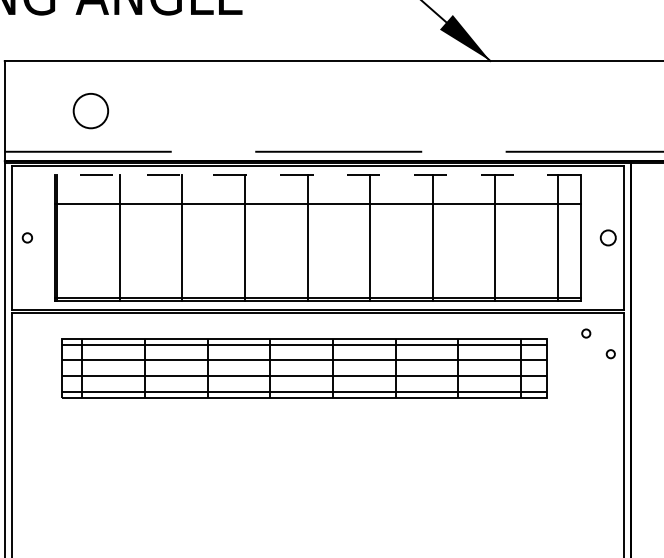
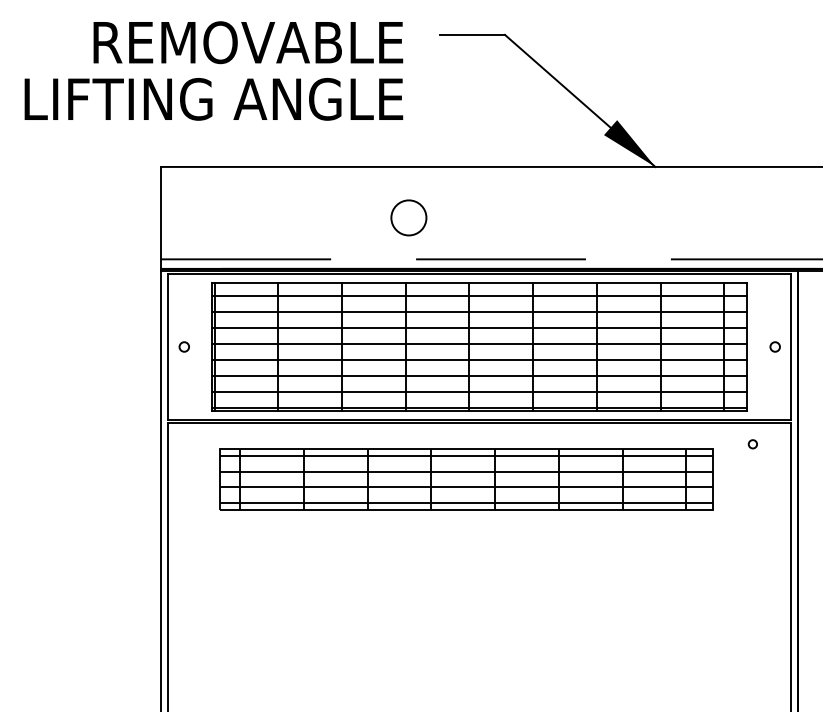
circle: (90, 110) -> (408, 217), moved
line: (317, 175) -> (479, 283), dashed -> solid
line: (317, 188) -> (479, 296), added
line: (317, 219) -> (479, 328), added
line: (317, 235) -> (479, 344), added
circle: (607, 237) -> (774, 346), size x0.62
line: (317, 251) -> (479, 360), added
line: (317, 266) -> (479, 376), added
line: (317, 282) -> (479, 392), added
circle: (610, 354) -> (777, 465), removed

